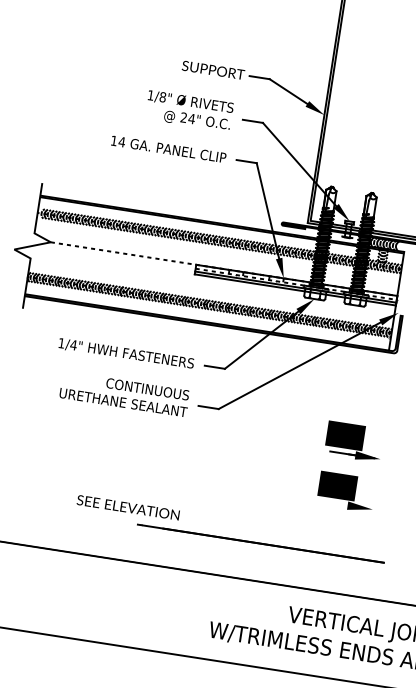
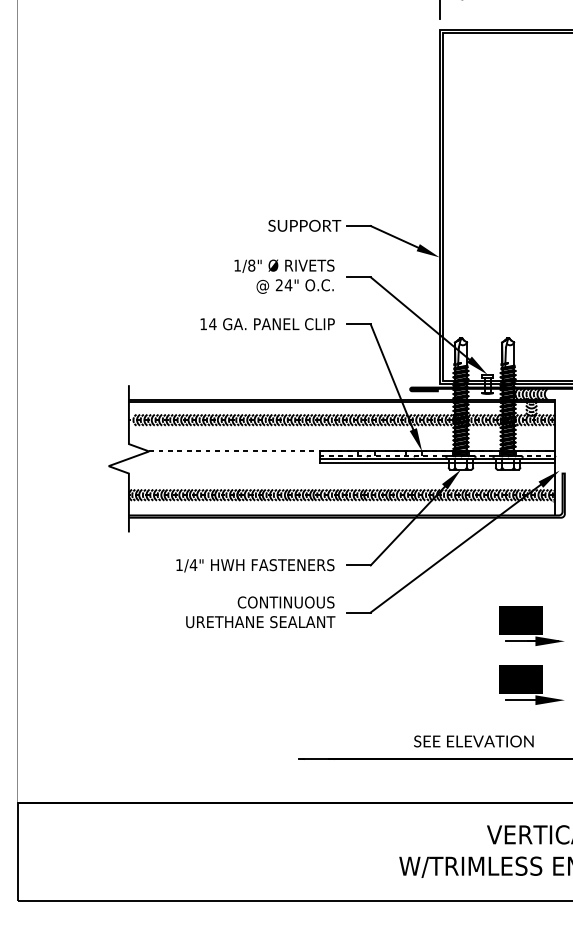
line: (334, 503) -> (520, 700), added
text: (128, 507) -> (473, 741), moved

